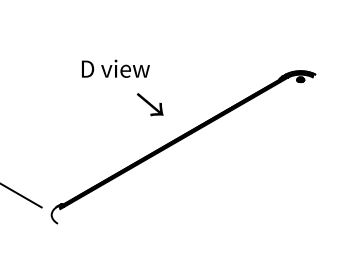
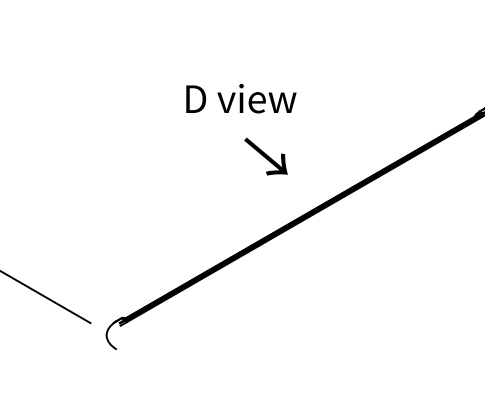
text: (115, 68) -> (240, 98), moved

